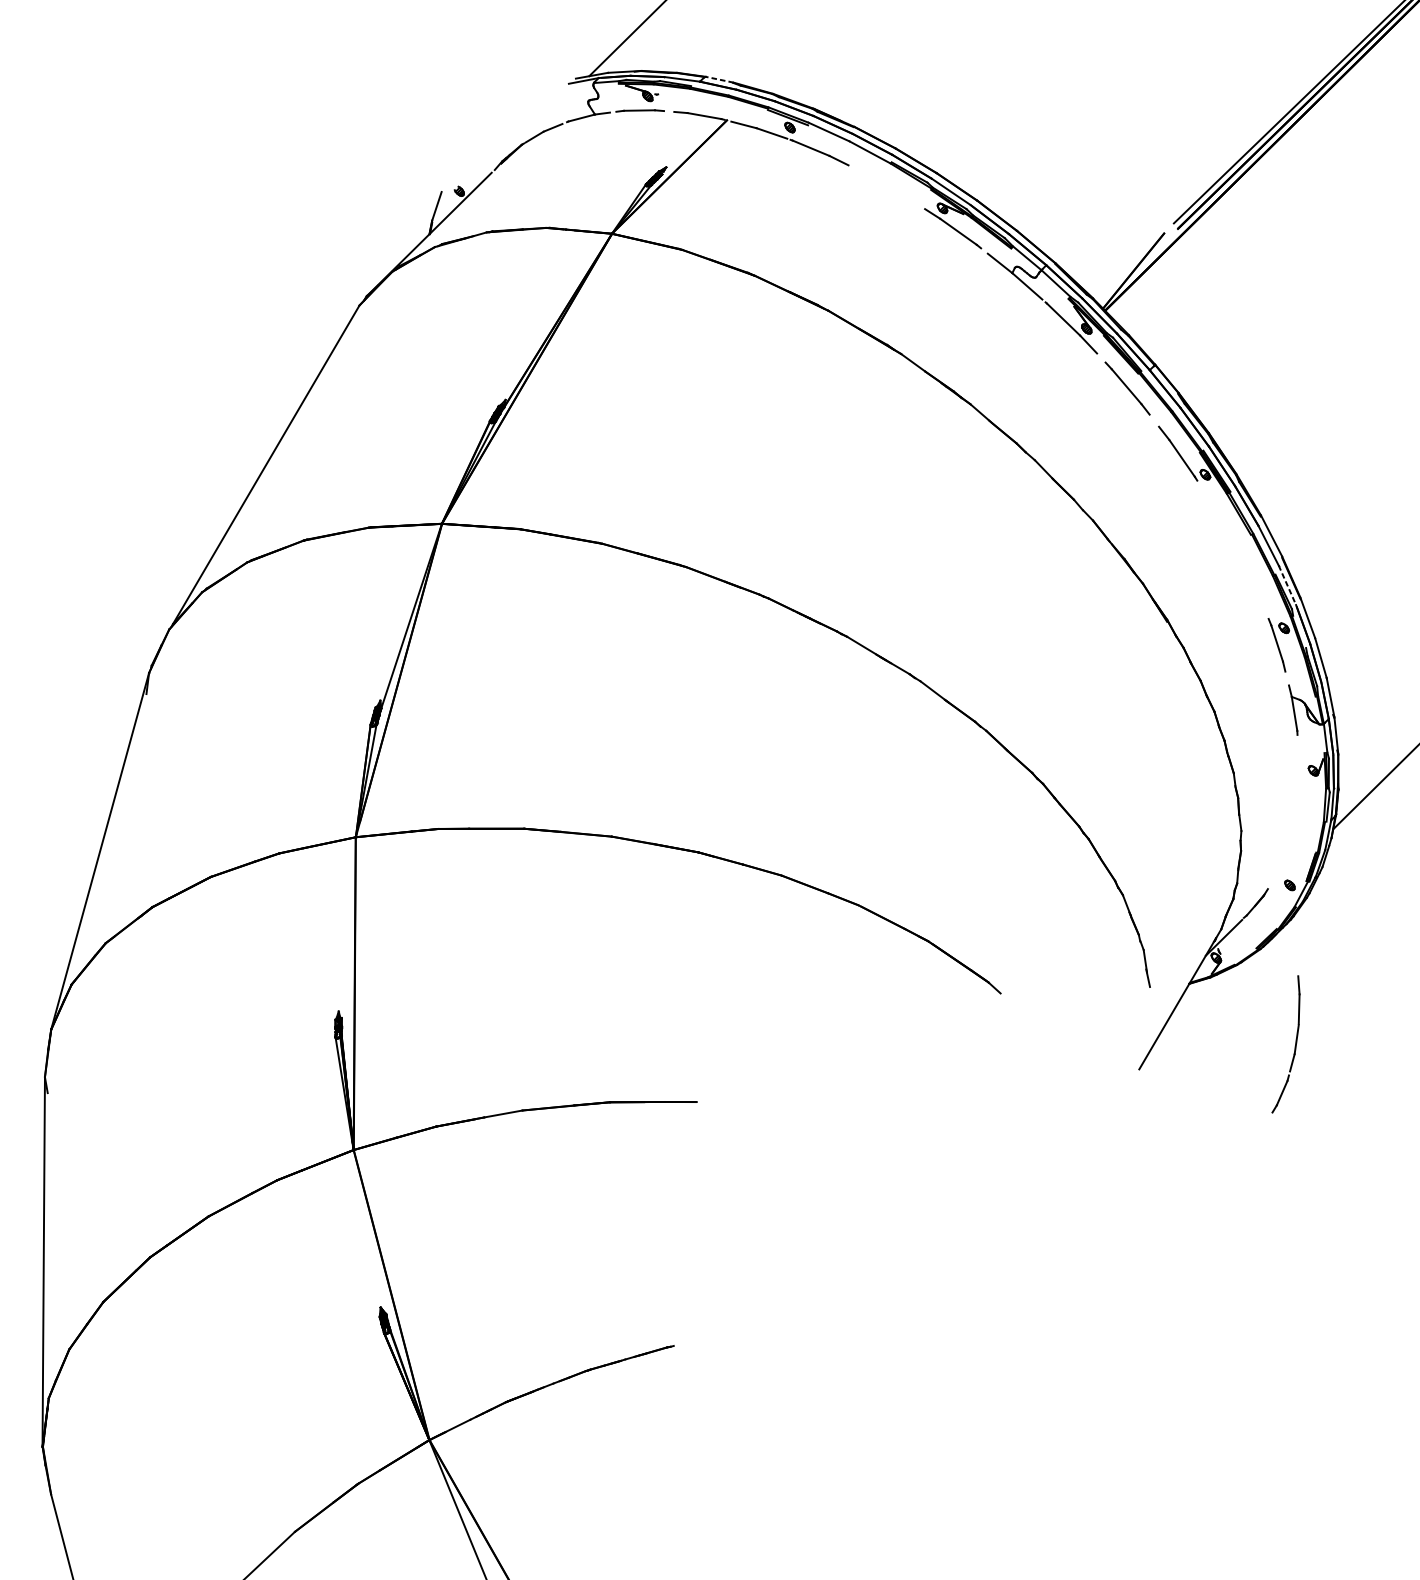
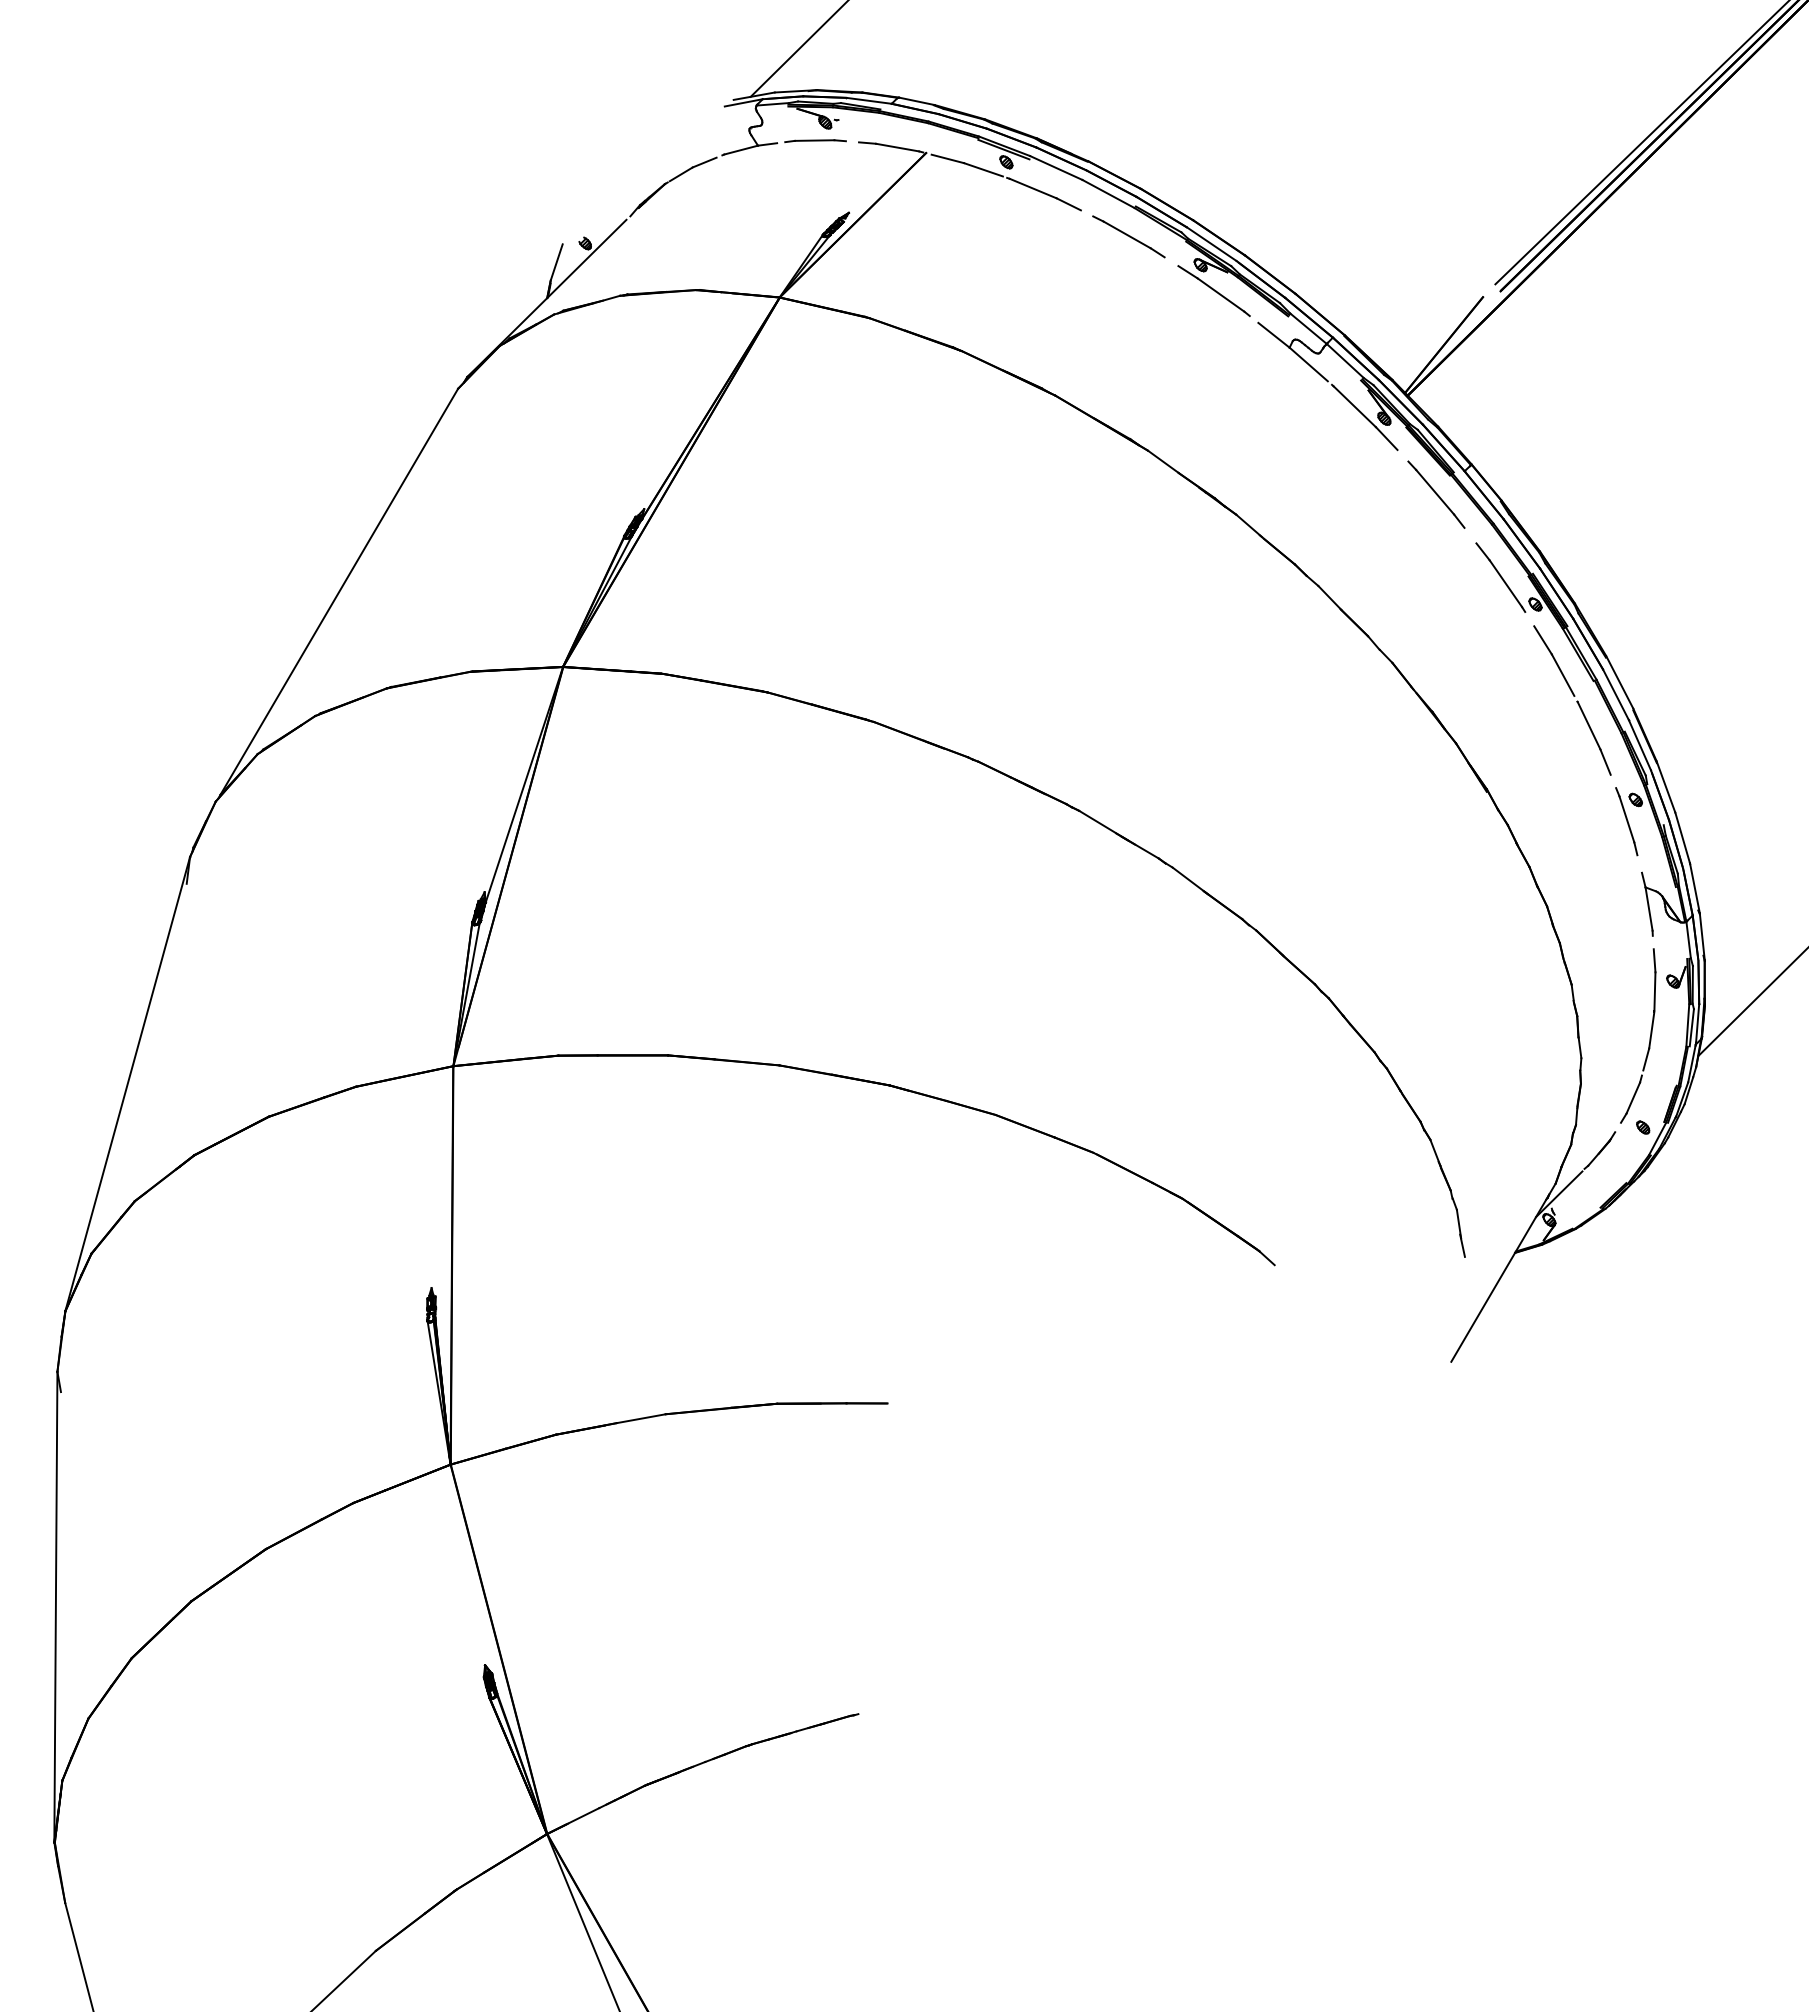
line: (719, 79) -> (916, 101), dashed -> solid
line: (885, 185) -> (1128, 236), added
part: (1234, 550) -> (1572, 700), added
line: (1287, 585) -> (1640, 745), dashed -> solid
part: (1294, 1045) -> (1649, 1037), moved

